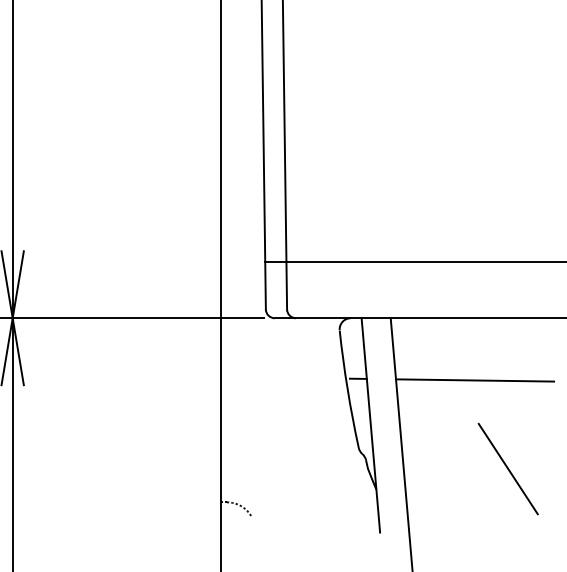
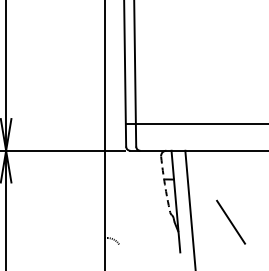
line: (473, 378) -> (224, 179), removed
arc: (346, 389) -> (164, 184), solid -> dashed
line: (509, 467) -> (231, 221), moved

